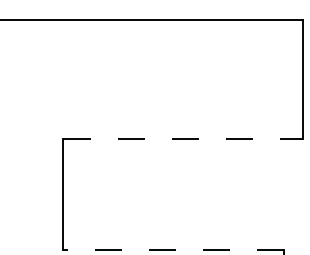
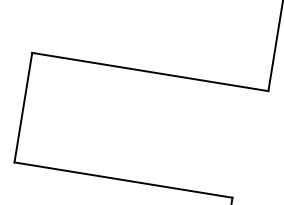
line: (183, 139) -> (150, 72), dashed -> solid
line: (173, 250) -> (123, 180), dashed -> solid

